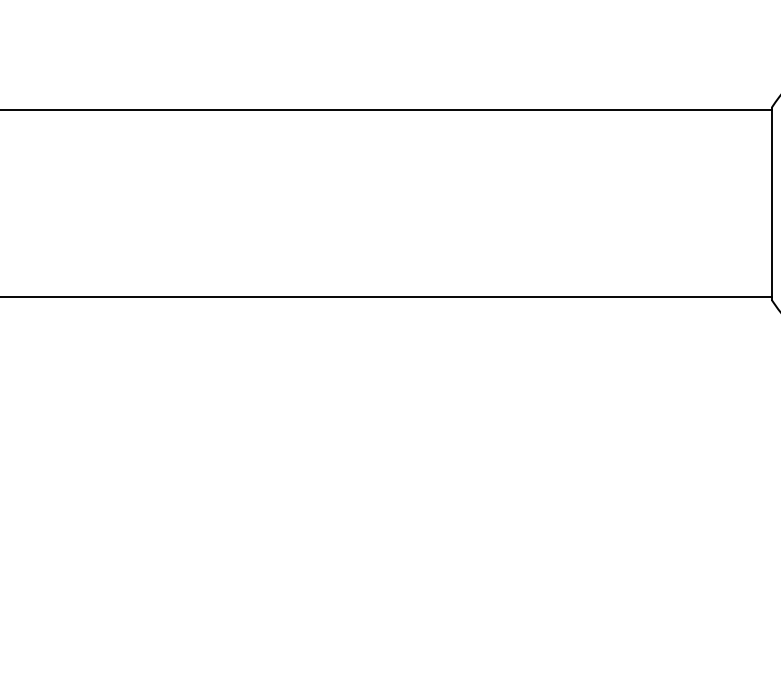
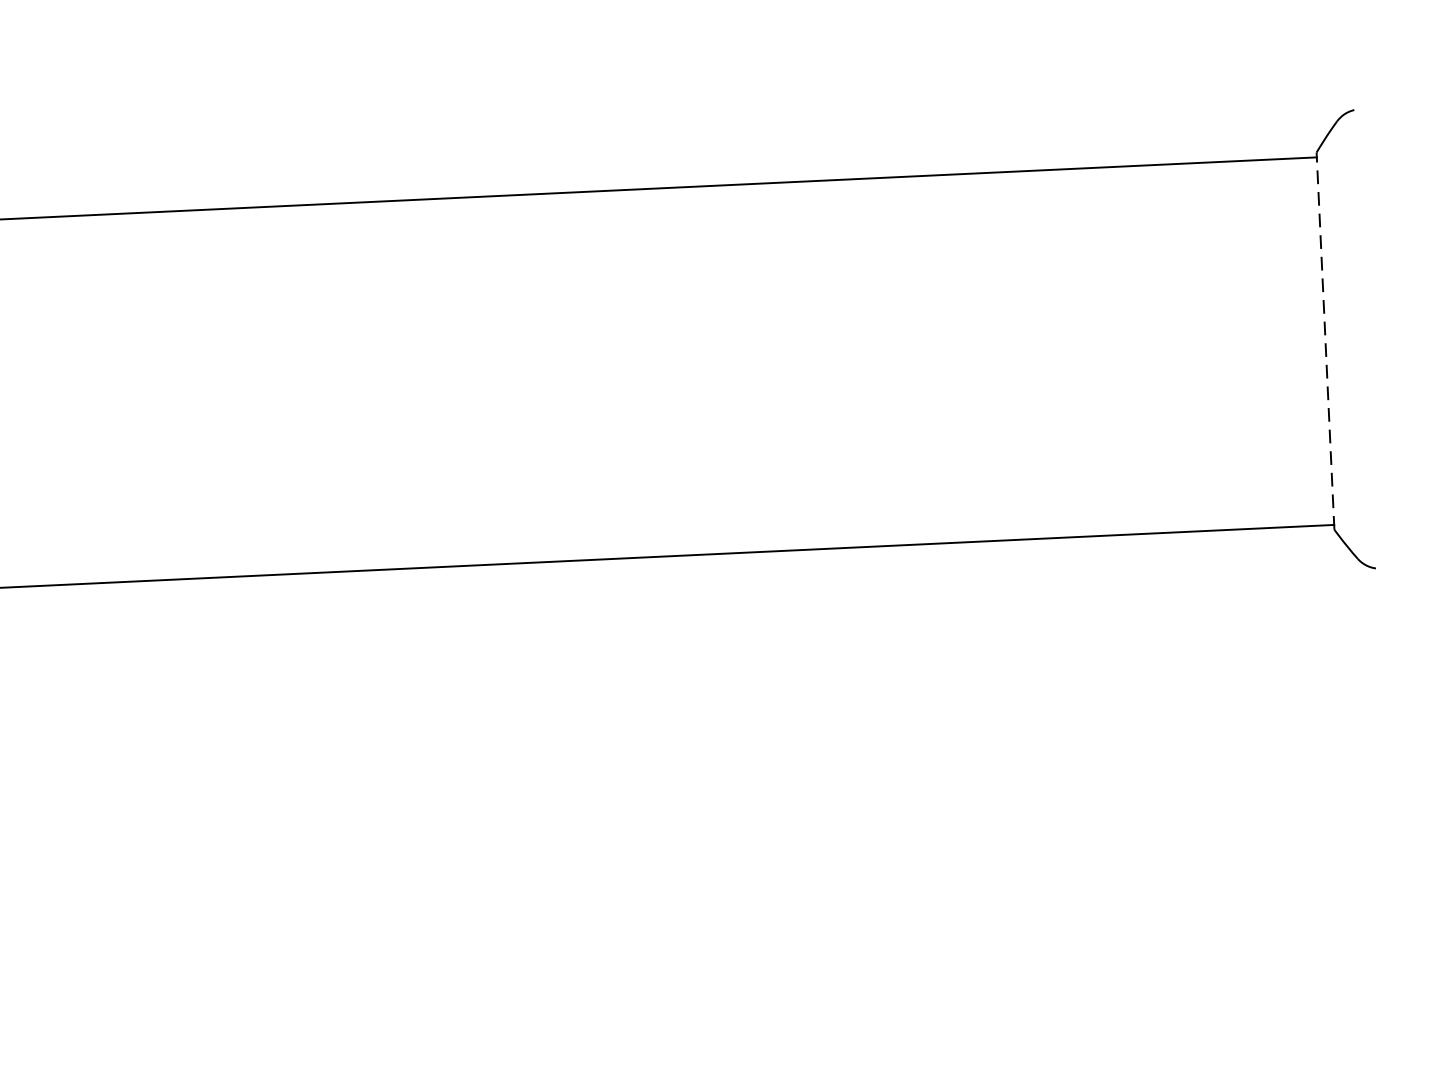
line: (771, 203) -> (1325, 340), solid -> dashed

